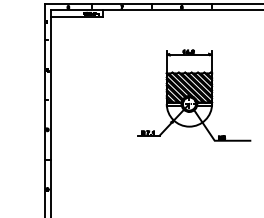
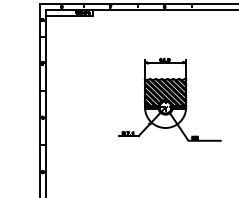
part: (193, 95) -> (169, 99), moved

